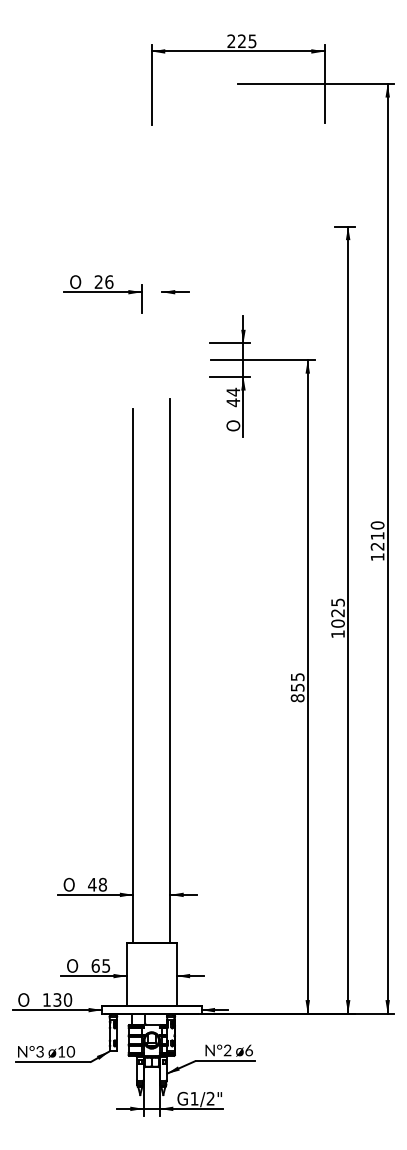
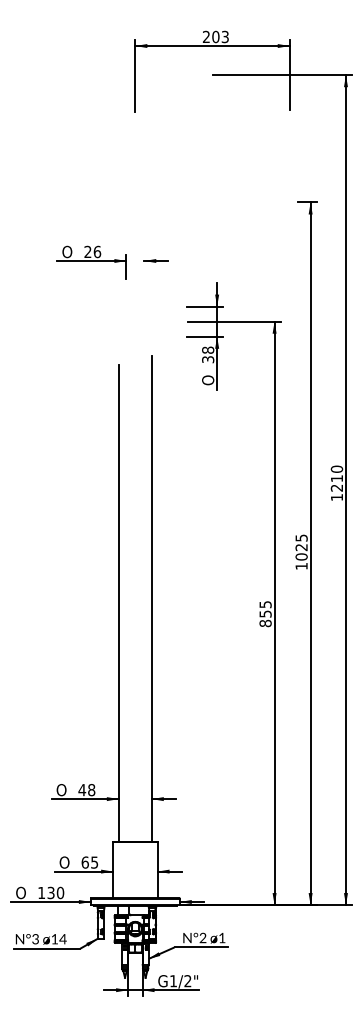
text: (247, 40) -> (220, 36), 225 -> 203
text: (233, 396) -> (208, 354), 44 -> 38
text: (249, 1051) -> (222, 938), ø6 -> ø1
text: (70, 1052) -> (62, 939), ø10 -> ø14

